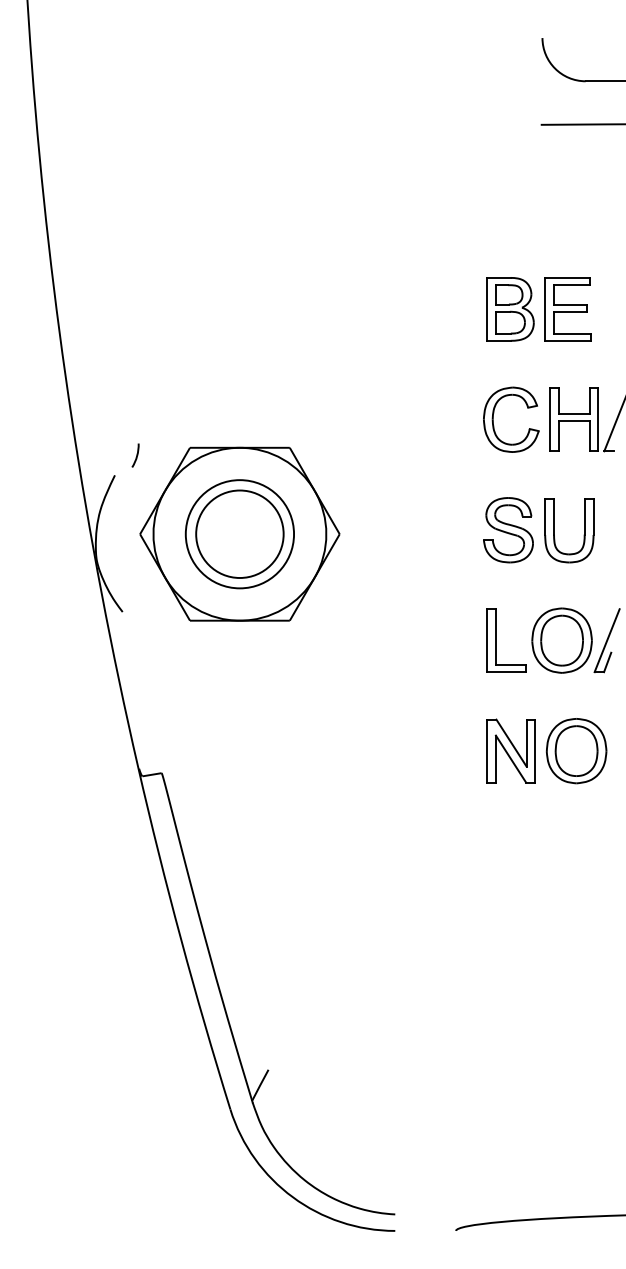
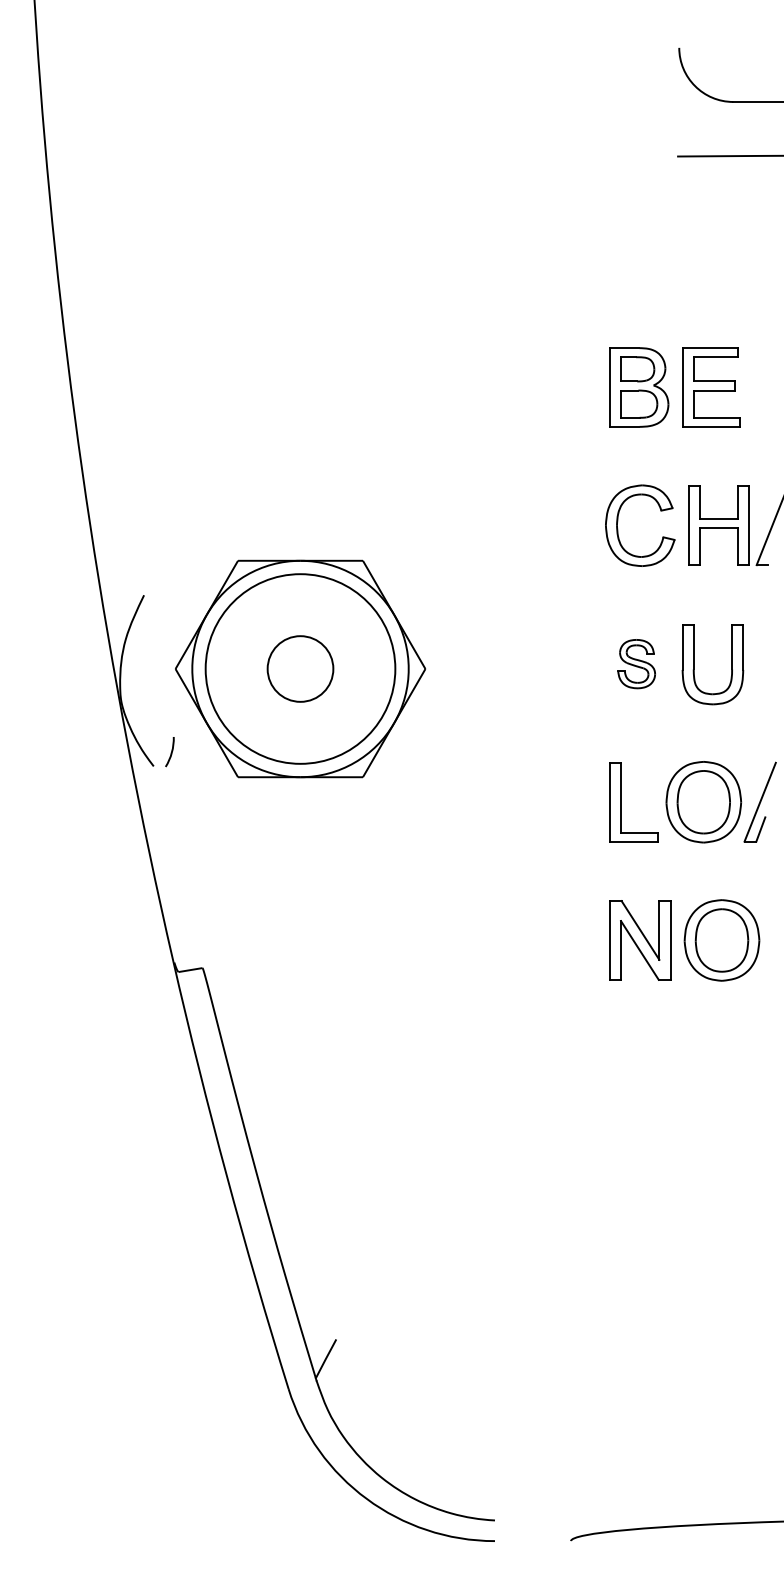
arc: (136, 455) -> (171, 751), moved
part: (508, 530) -> (636, 664), size x0.6
circle: (239, 534) -> (299, 669), size x0.6
circle: (239, 534) -> (299, 669), size x1.4

